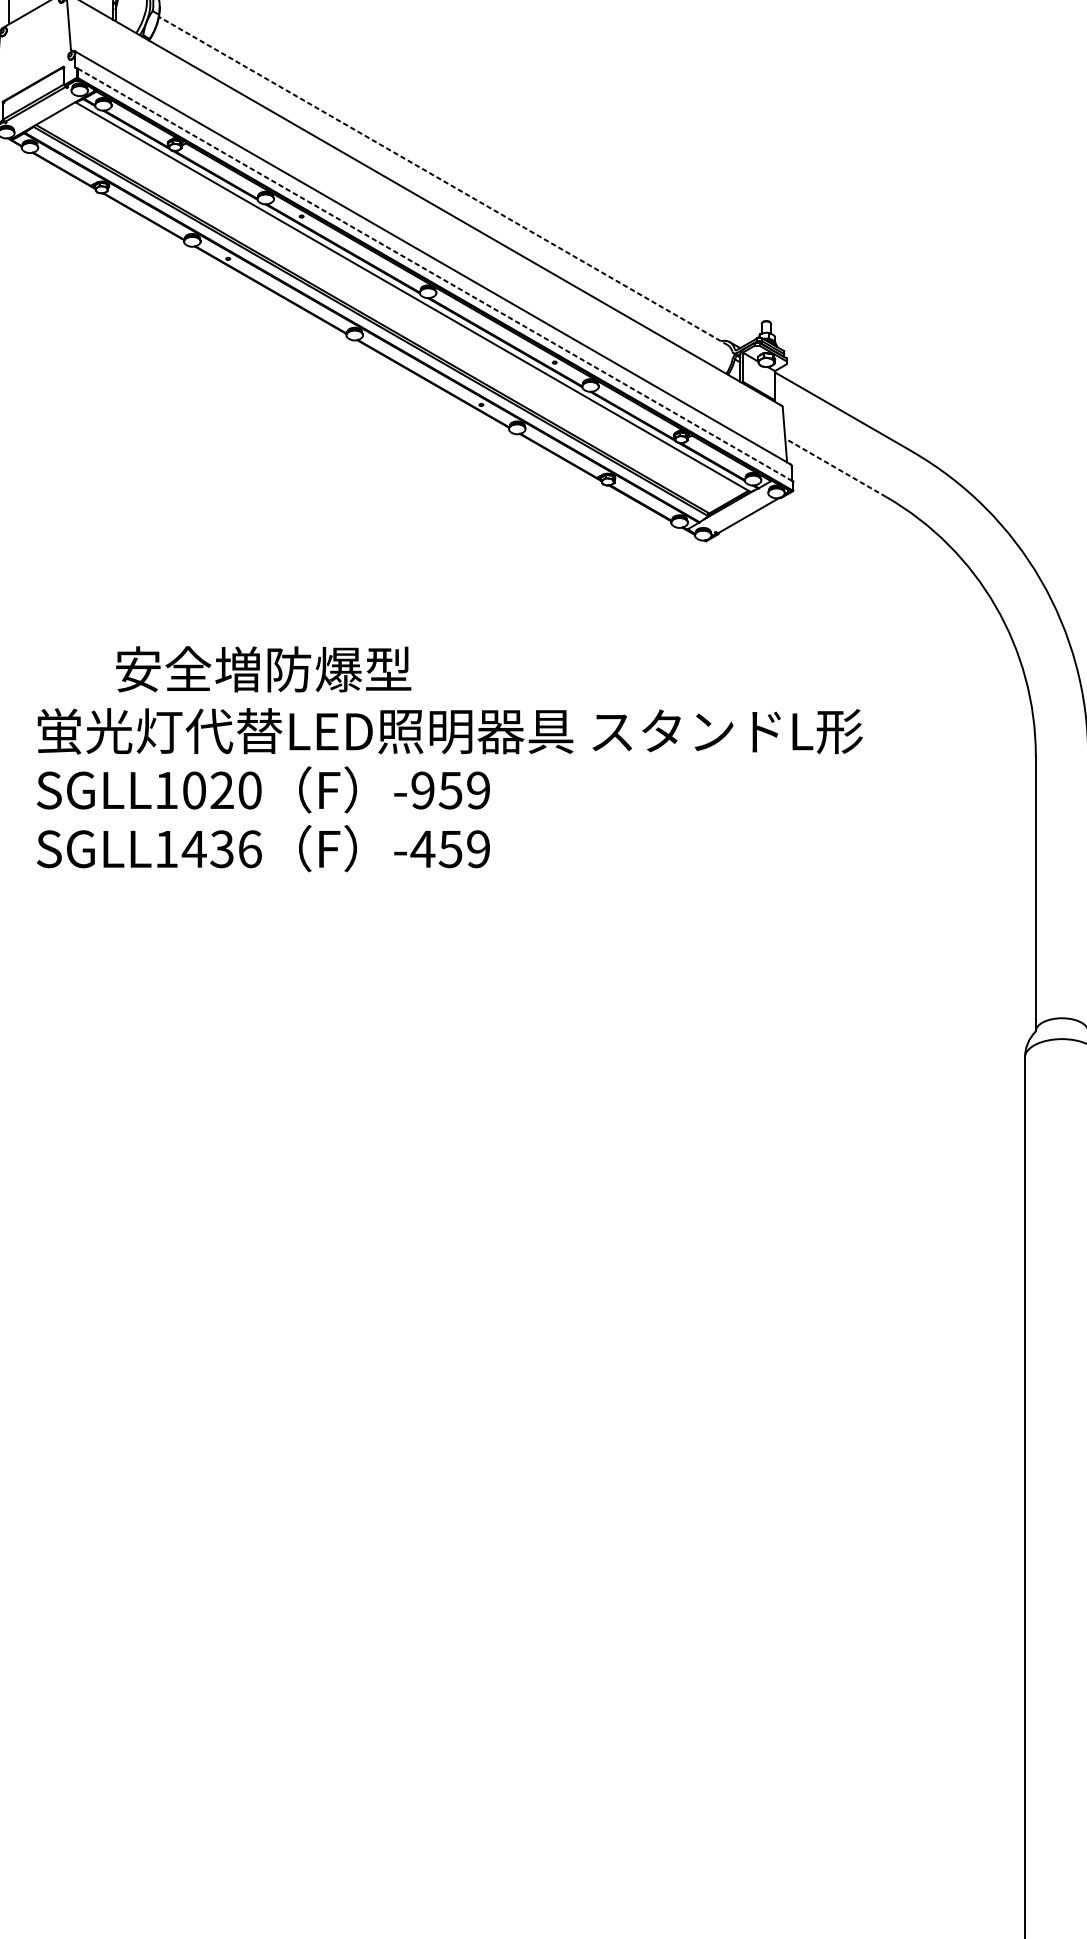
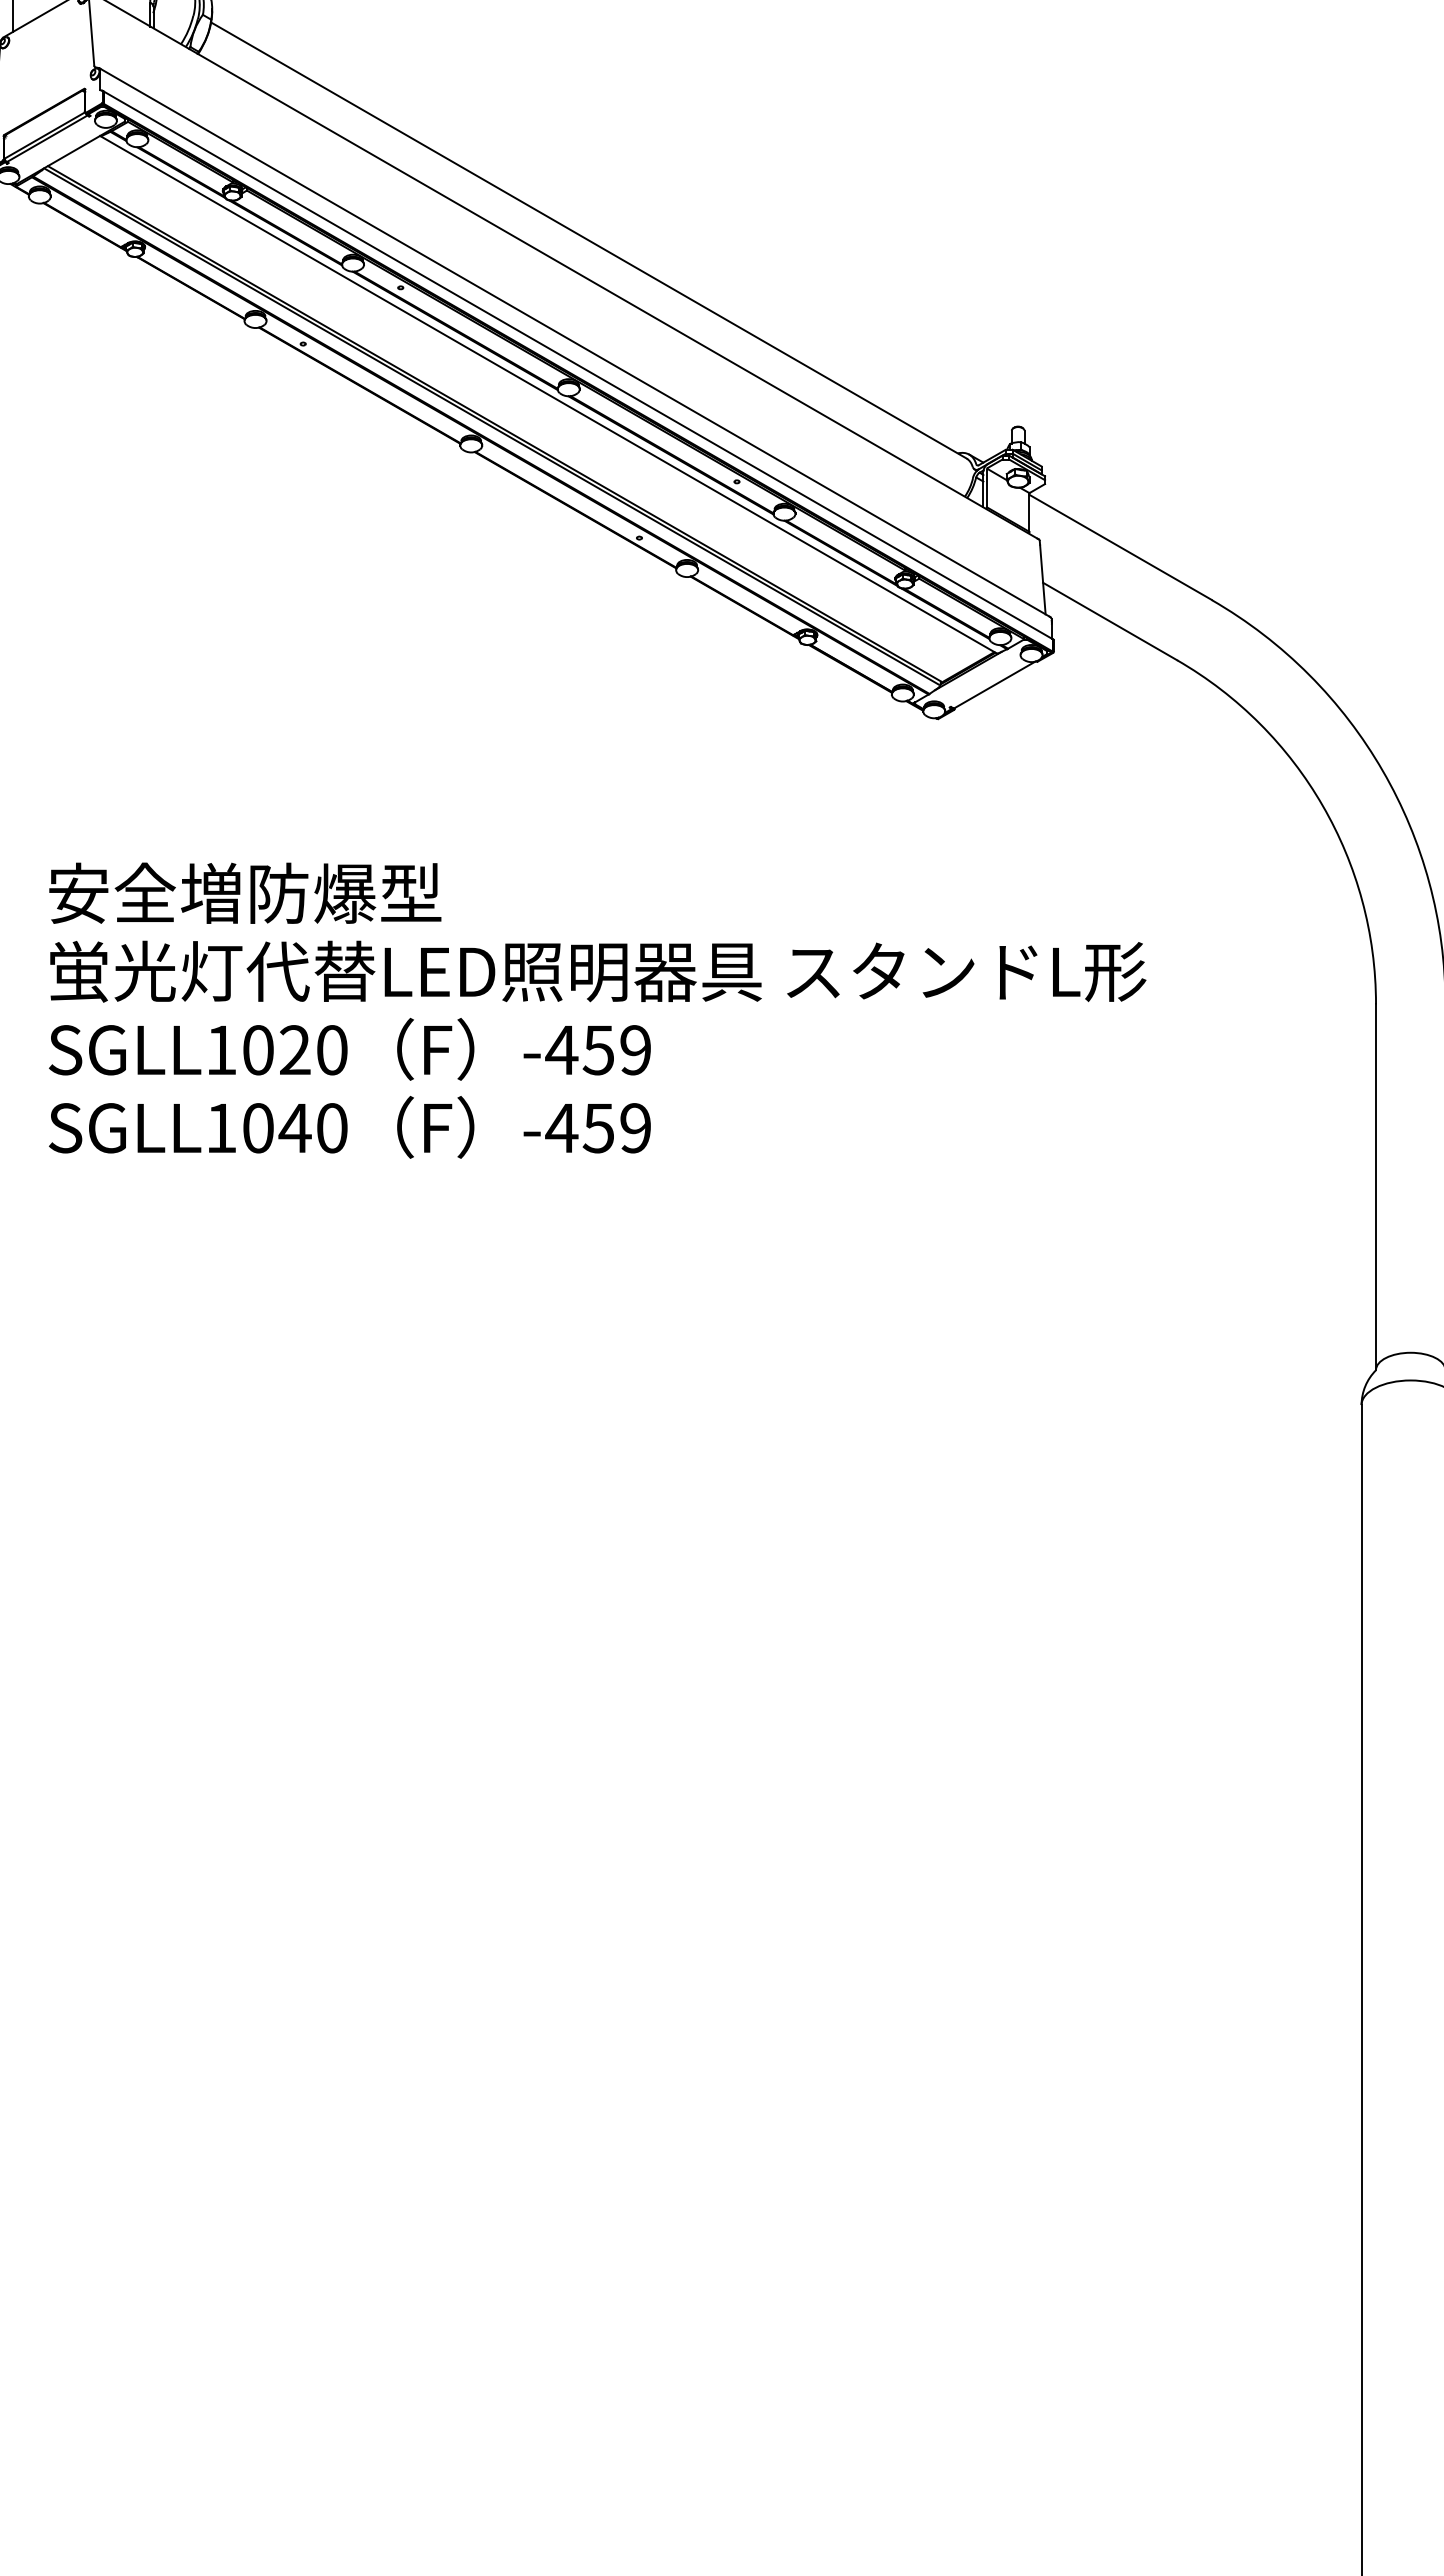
line: (443, 180) -> (588, 240), dashed -> solid
line: (435, 275) -> (578, 365), dashed -> solid
line: (835, 467) -> (1109, 621), dashed -> solid
text: (263, 668) -> (245, 892), moved
text: (422, 790) -> (561, 1050), -959 -> -459
text: (221, 849) -> (294, 1128), SGLL1436 -> SGLL1040

